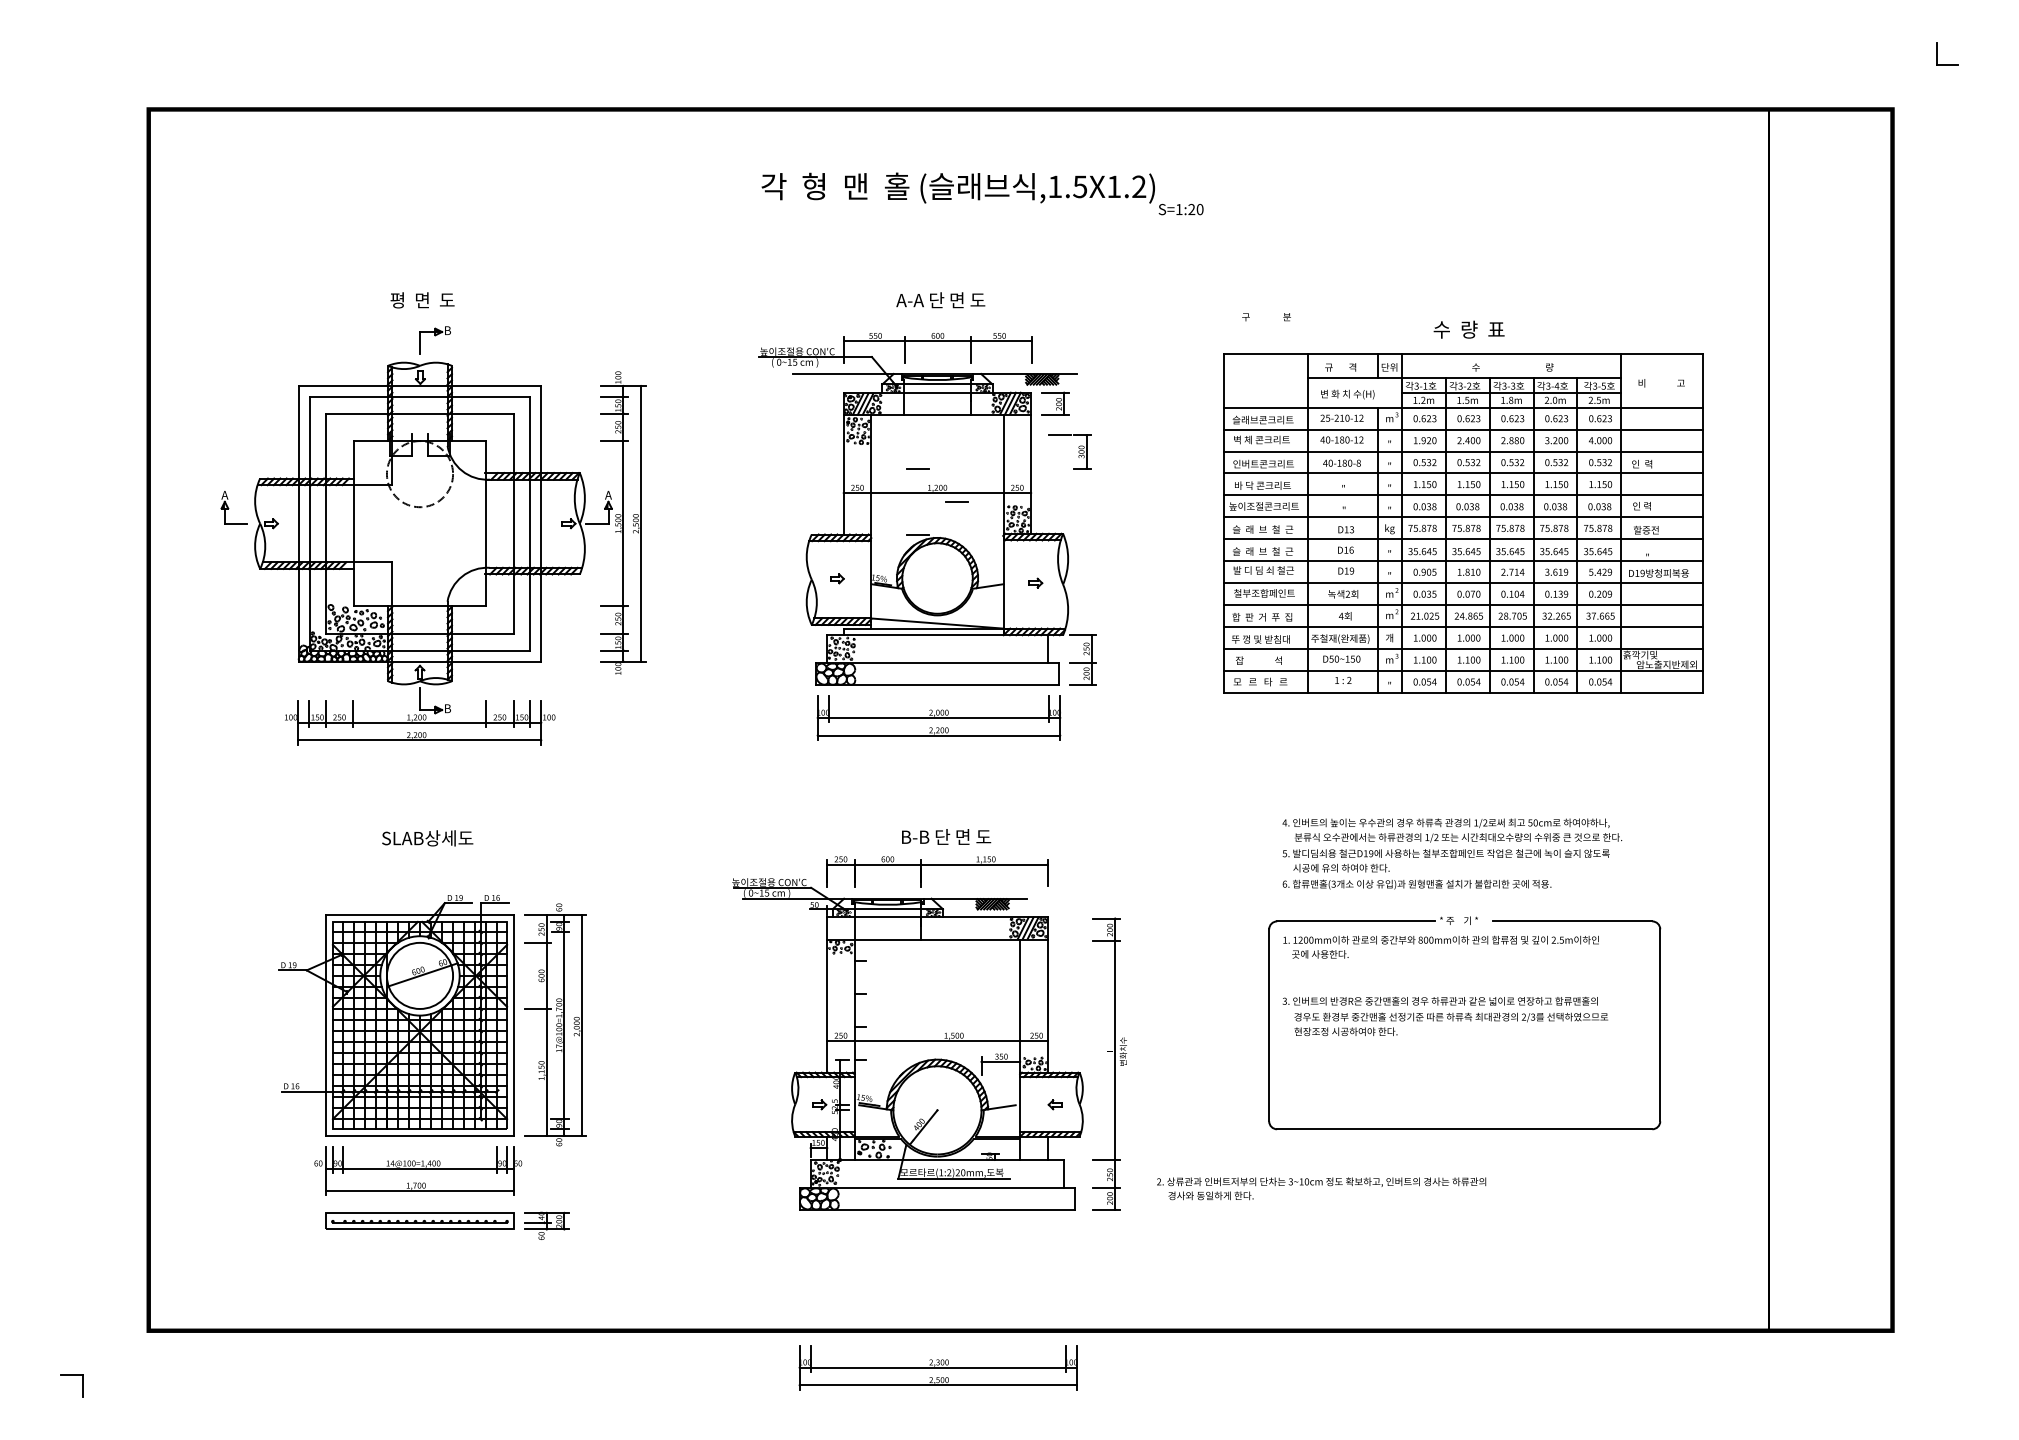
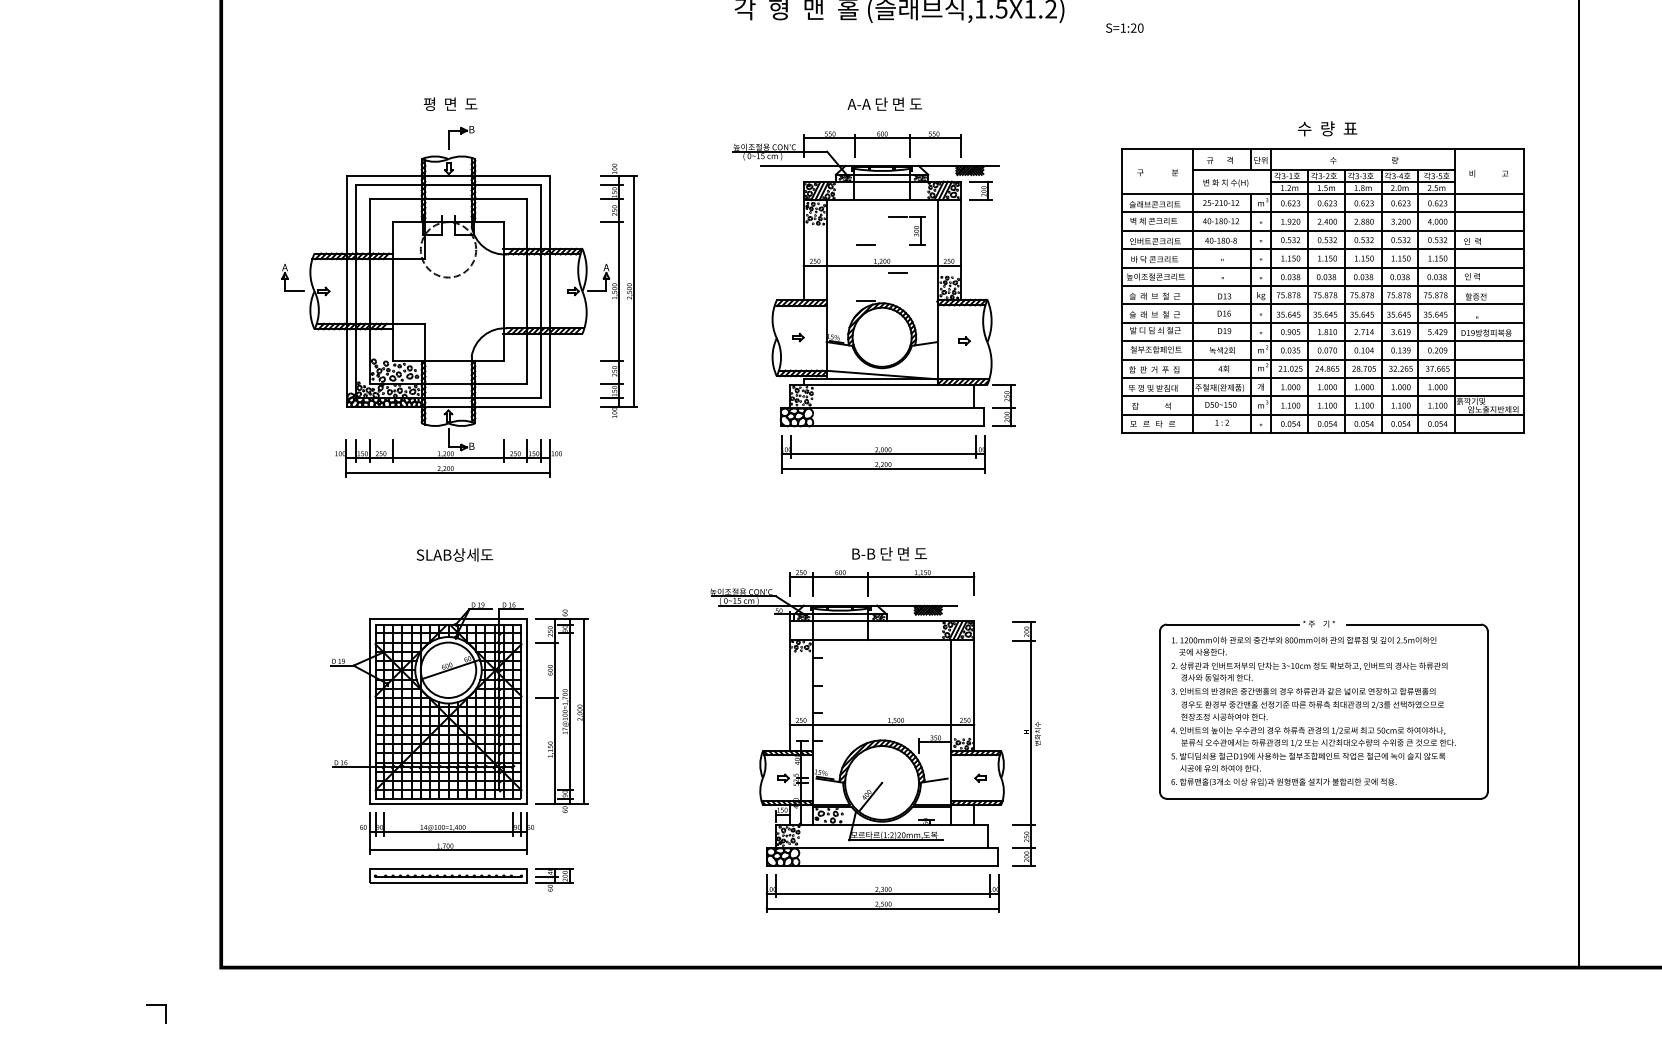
text: (1180, 209) -> (1124, 28), moved
text: (1266, 317) -> (1157, 173), moved
part: (1078, 451) -> (913, 230), moved
text: (1452, 853) -> (1313, 756), moved
text: (1321, 1188) -> (1309, 671), moved
part: (937, 1367) -> (882, 893), moved

